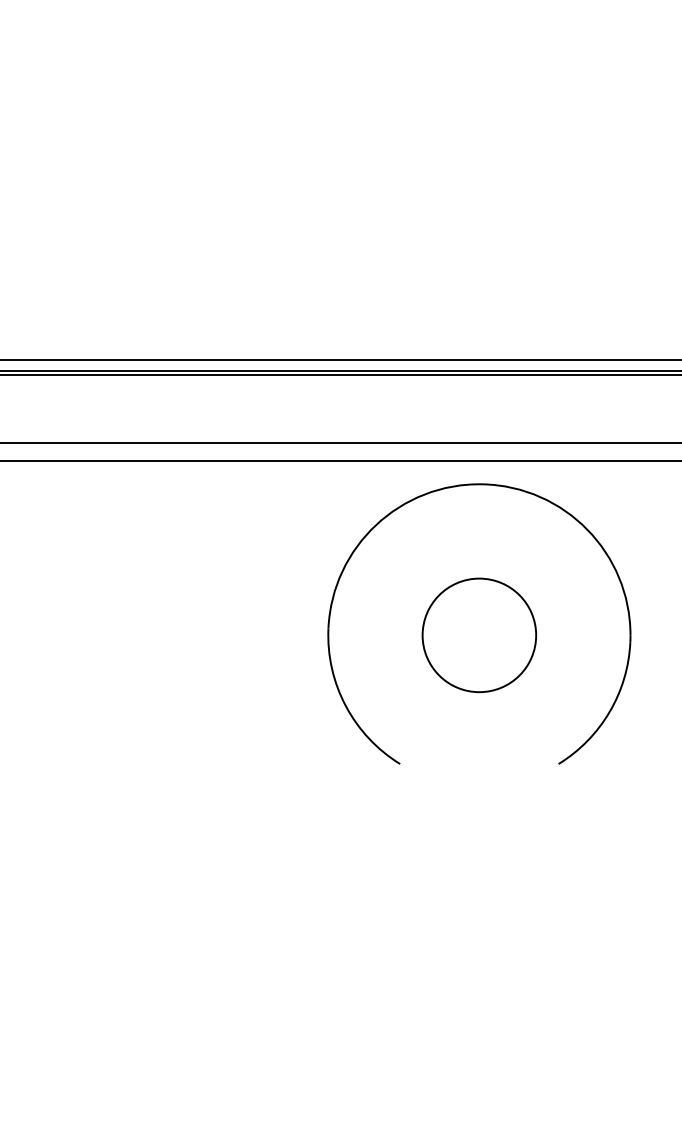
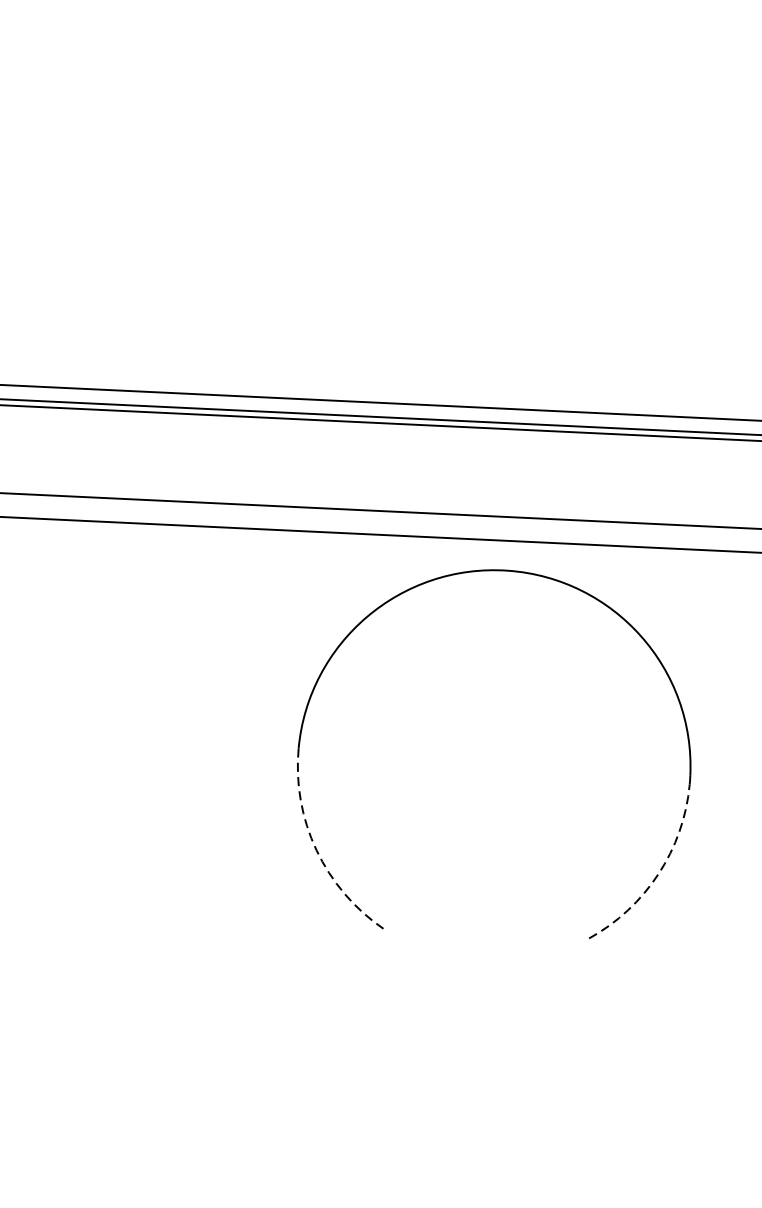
circle: (479, 635) -> (494, 766), removed
arc: (345, 706) -> (316, 850), solid -> dashed
arc: (609, 712) -> (658, 874), solid -> dashed

